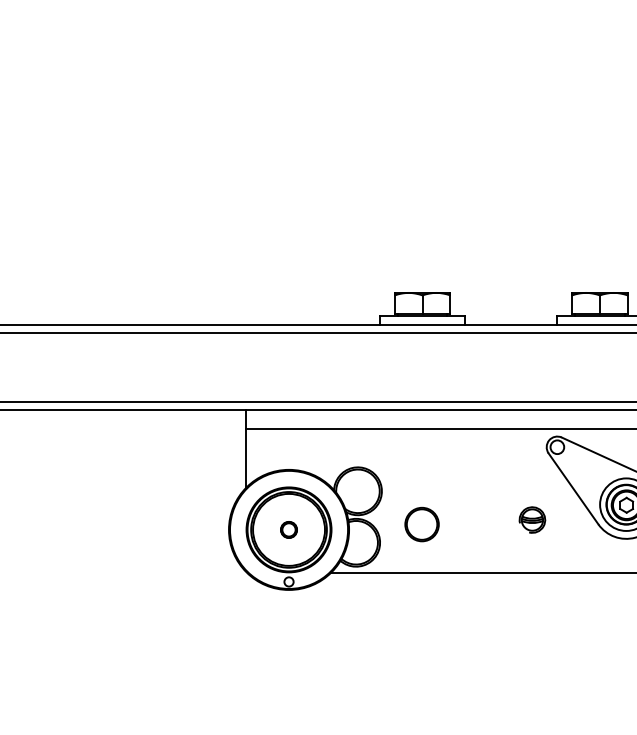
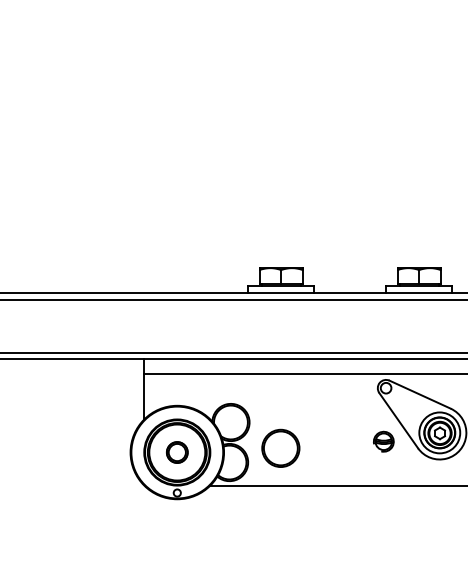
part: (532, 519) -> (383, 441), moved
part: (421, 524) -> (280, 448), size x1.43
part: (288, 529) -> (176, 452), size x1.67

